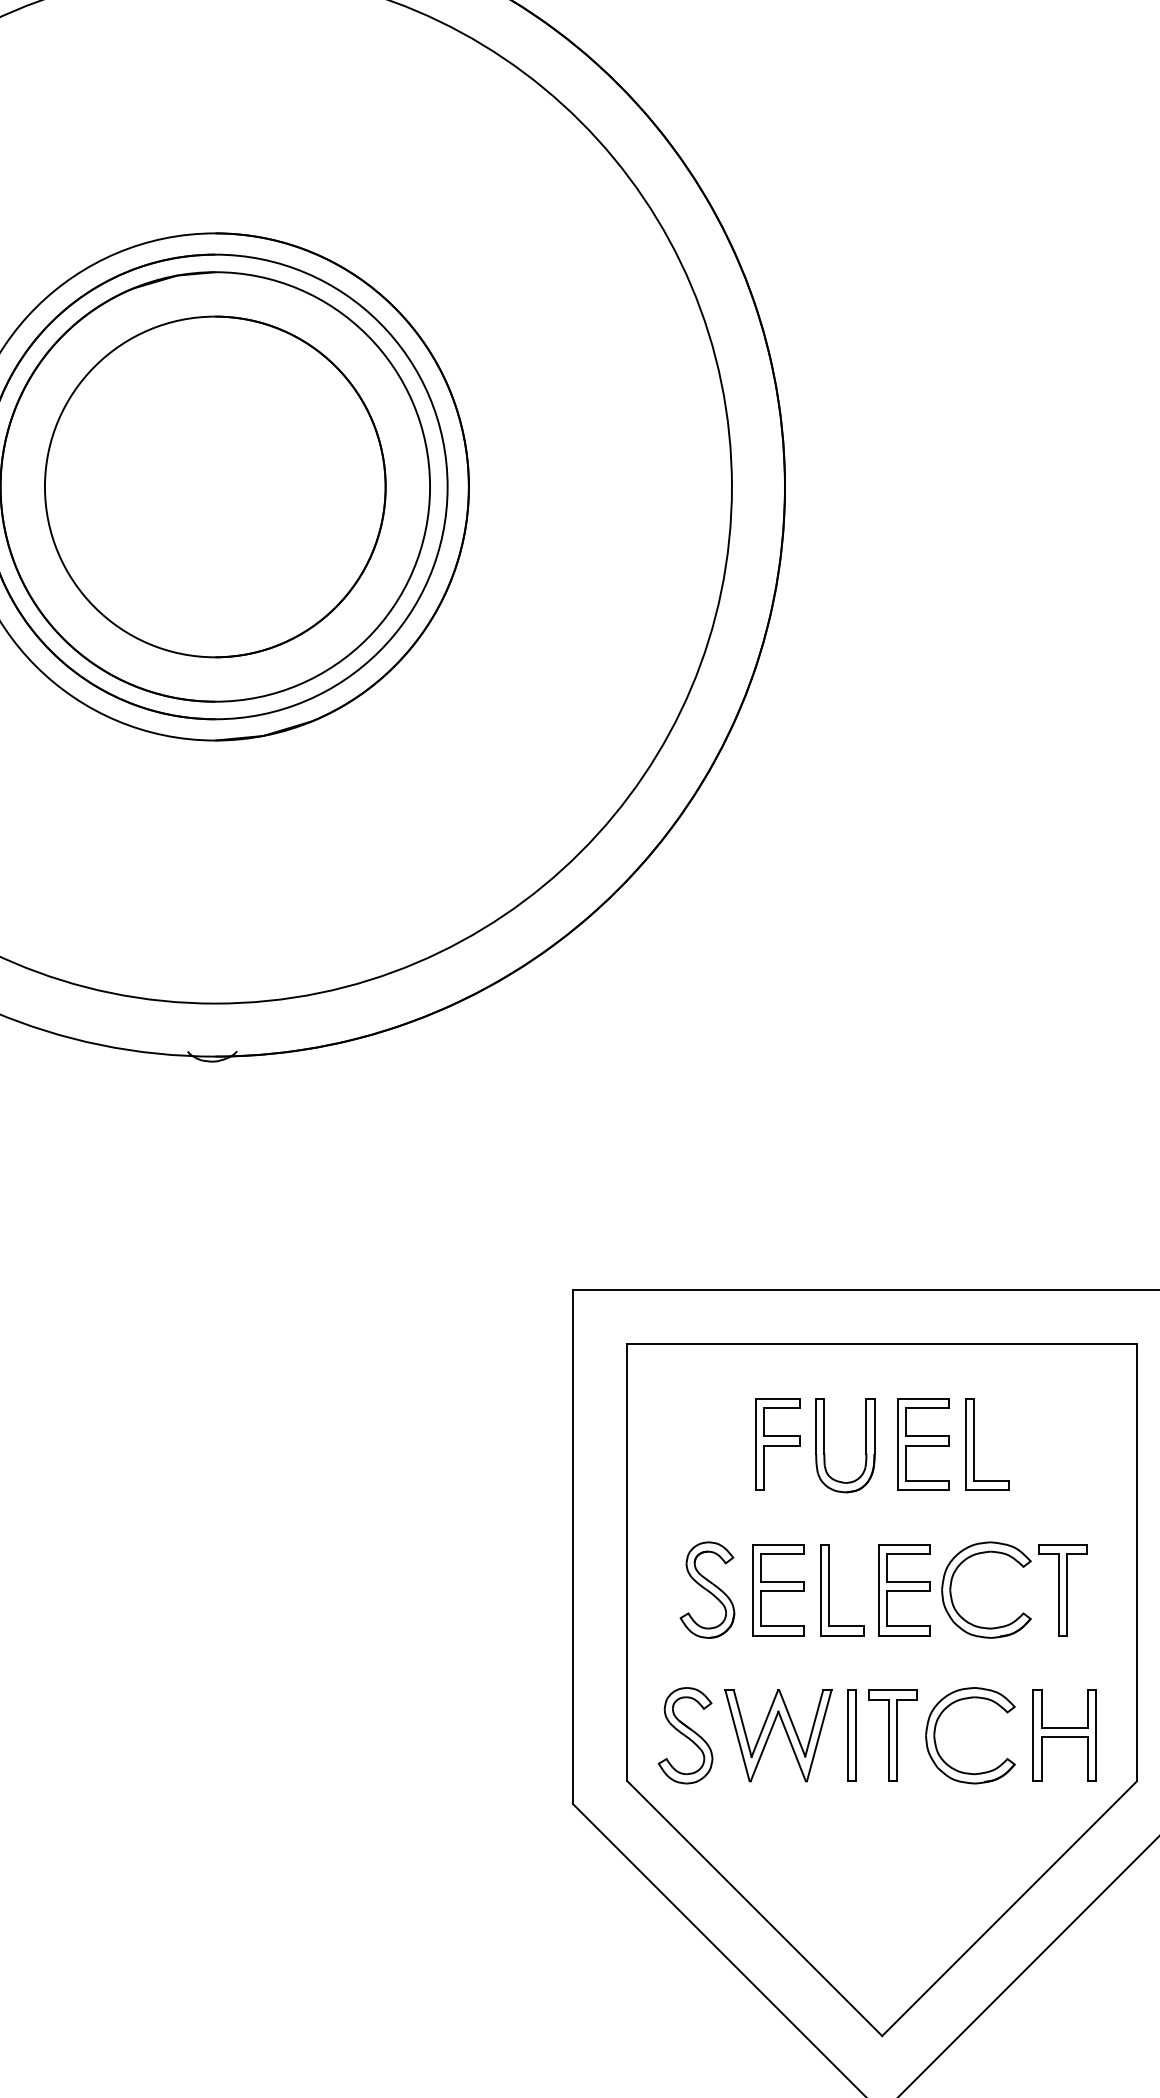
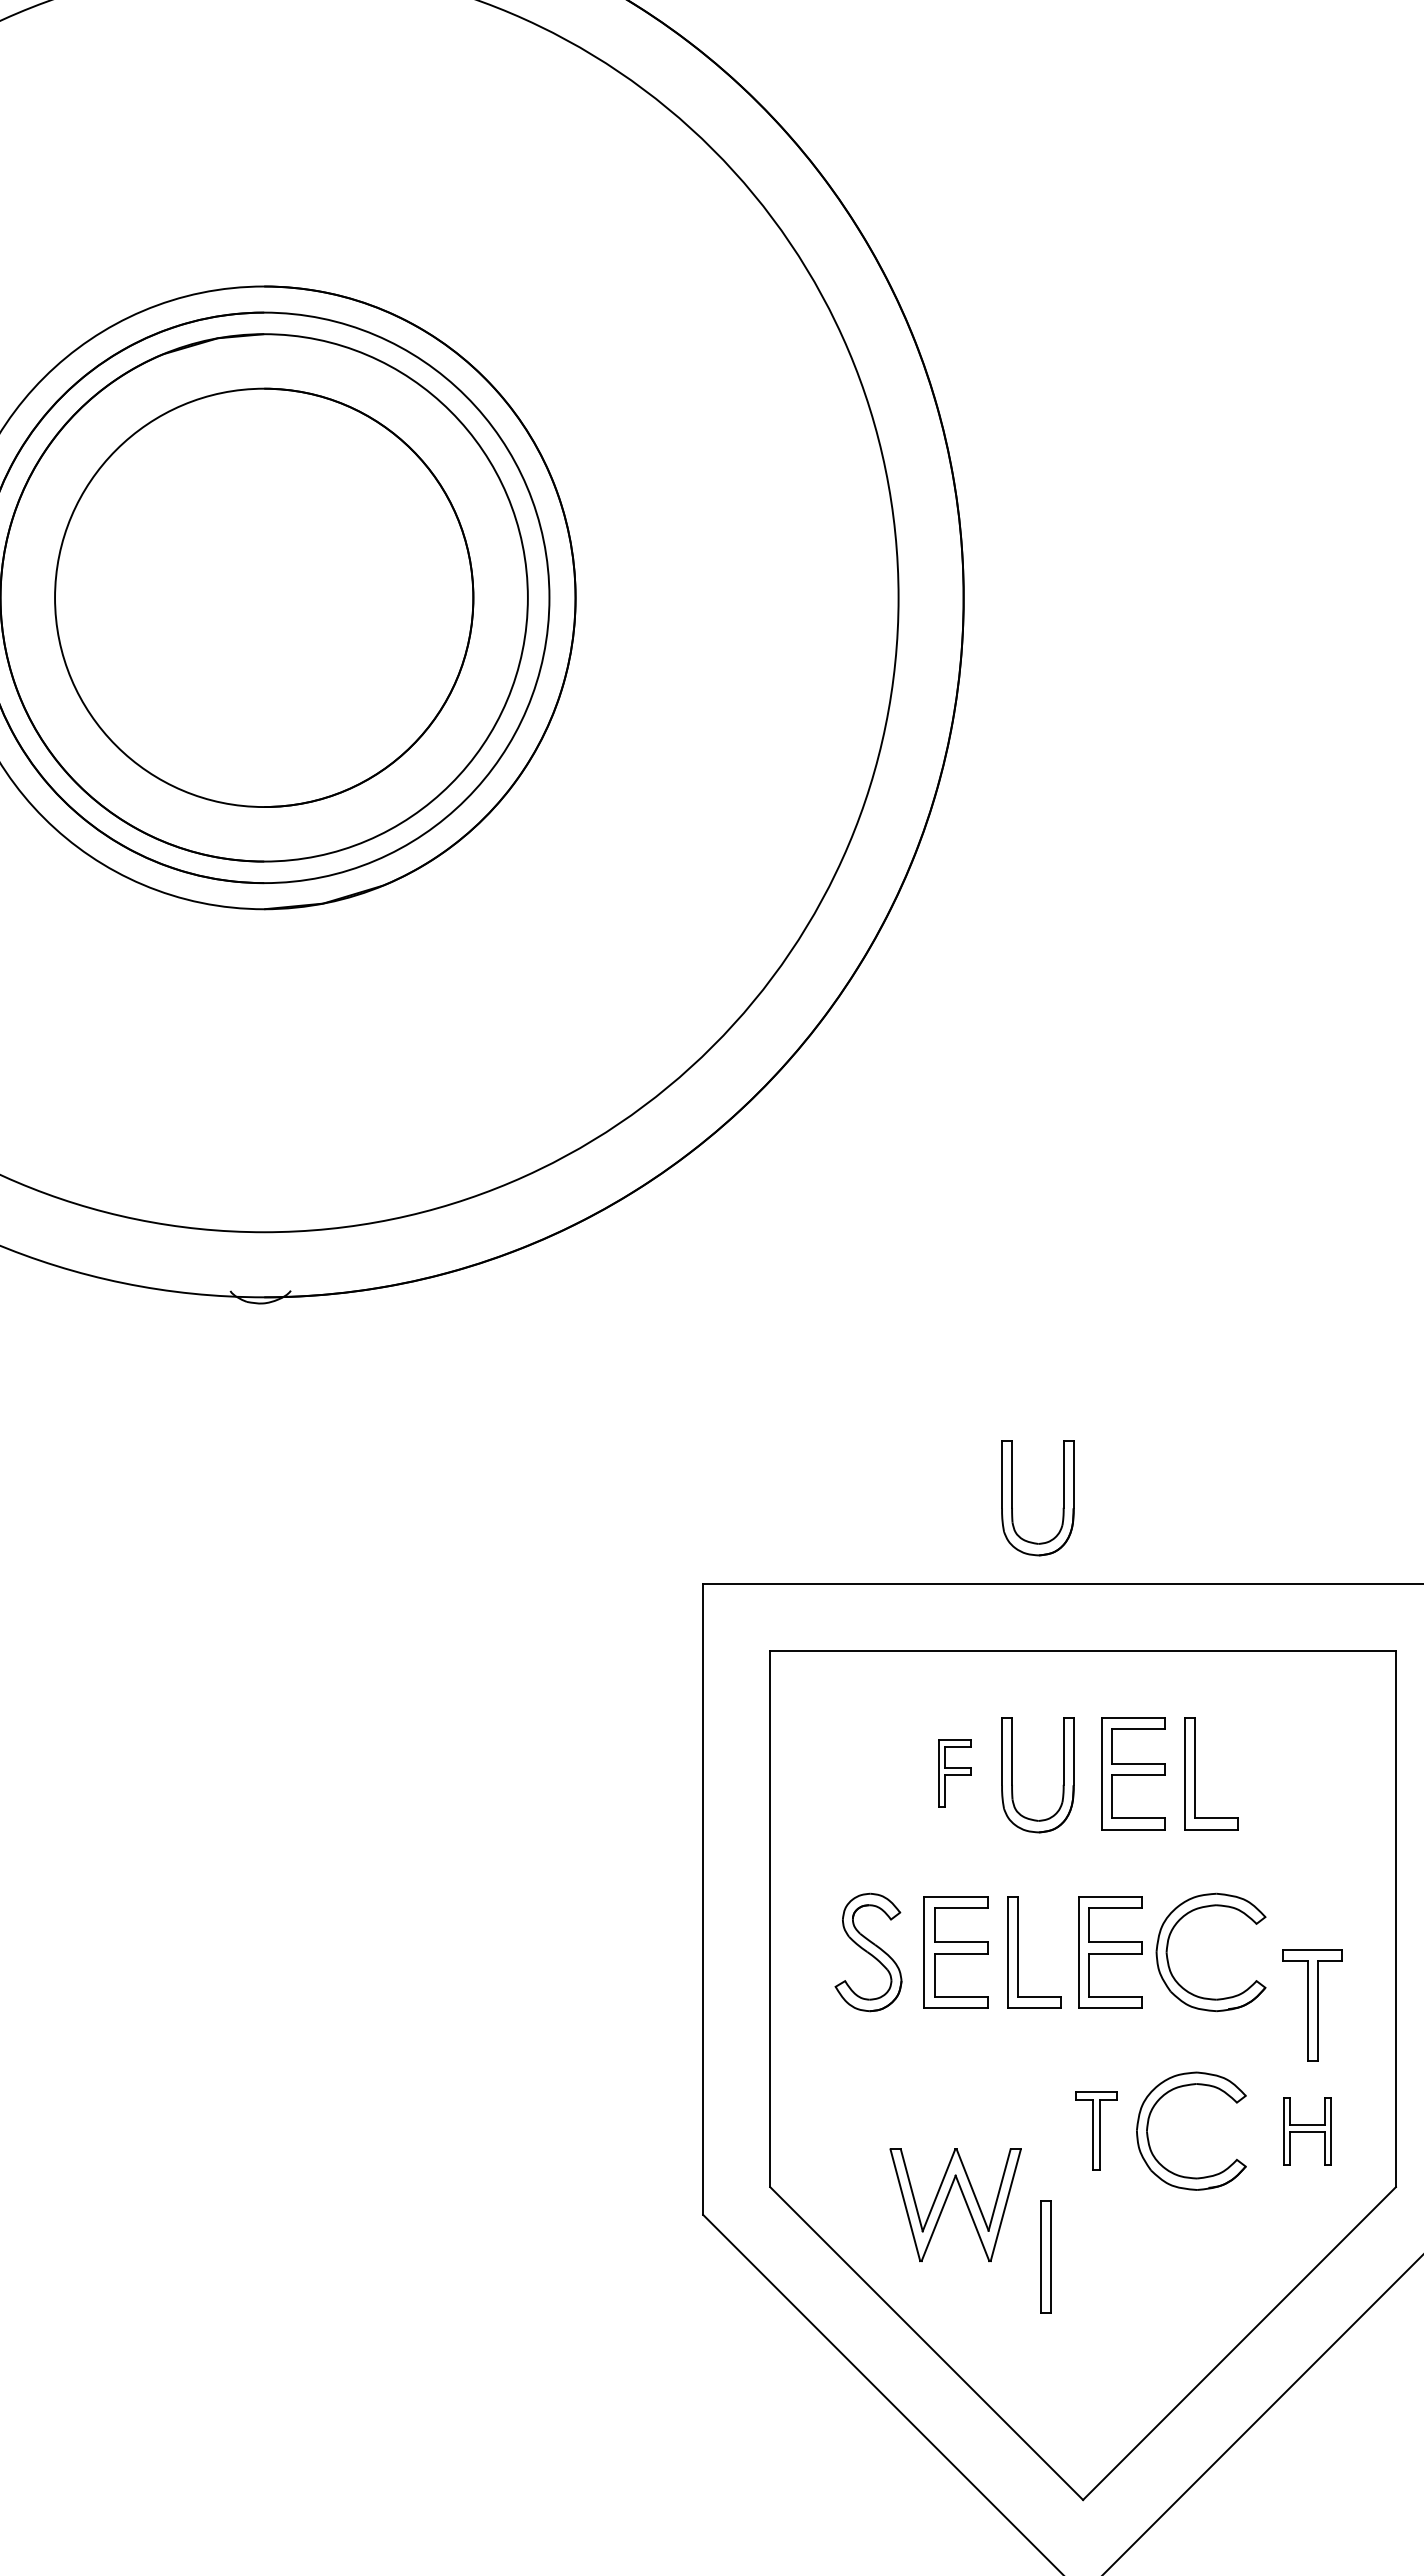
part: (824, 1220) -> (1012, 1498), added
part: (777, 1444) -> (954, 1773), size x0.6
part: (1062, 1590) -> (1312, 2005), moved
part: (770, 1732) -> (946, 2201), moved
part: (685, 1735) -> (841, 2130), removed
part: (851, 1735) -> (1045, 2256), moved
part: (892, 1735) -> (1095, 2130), size x0.7
part: (1064, 1735) -> (1307, 2130), size x0.6

